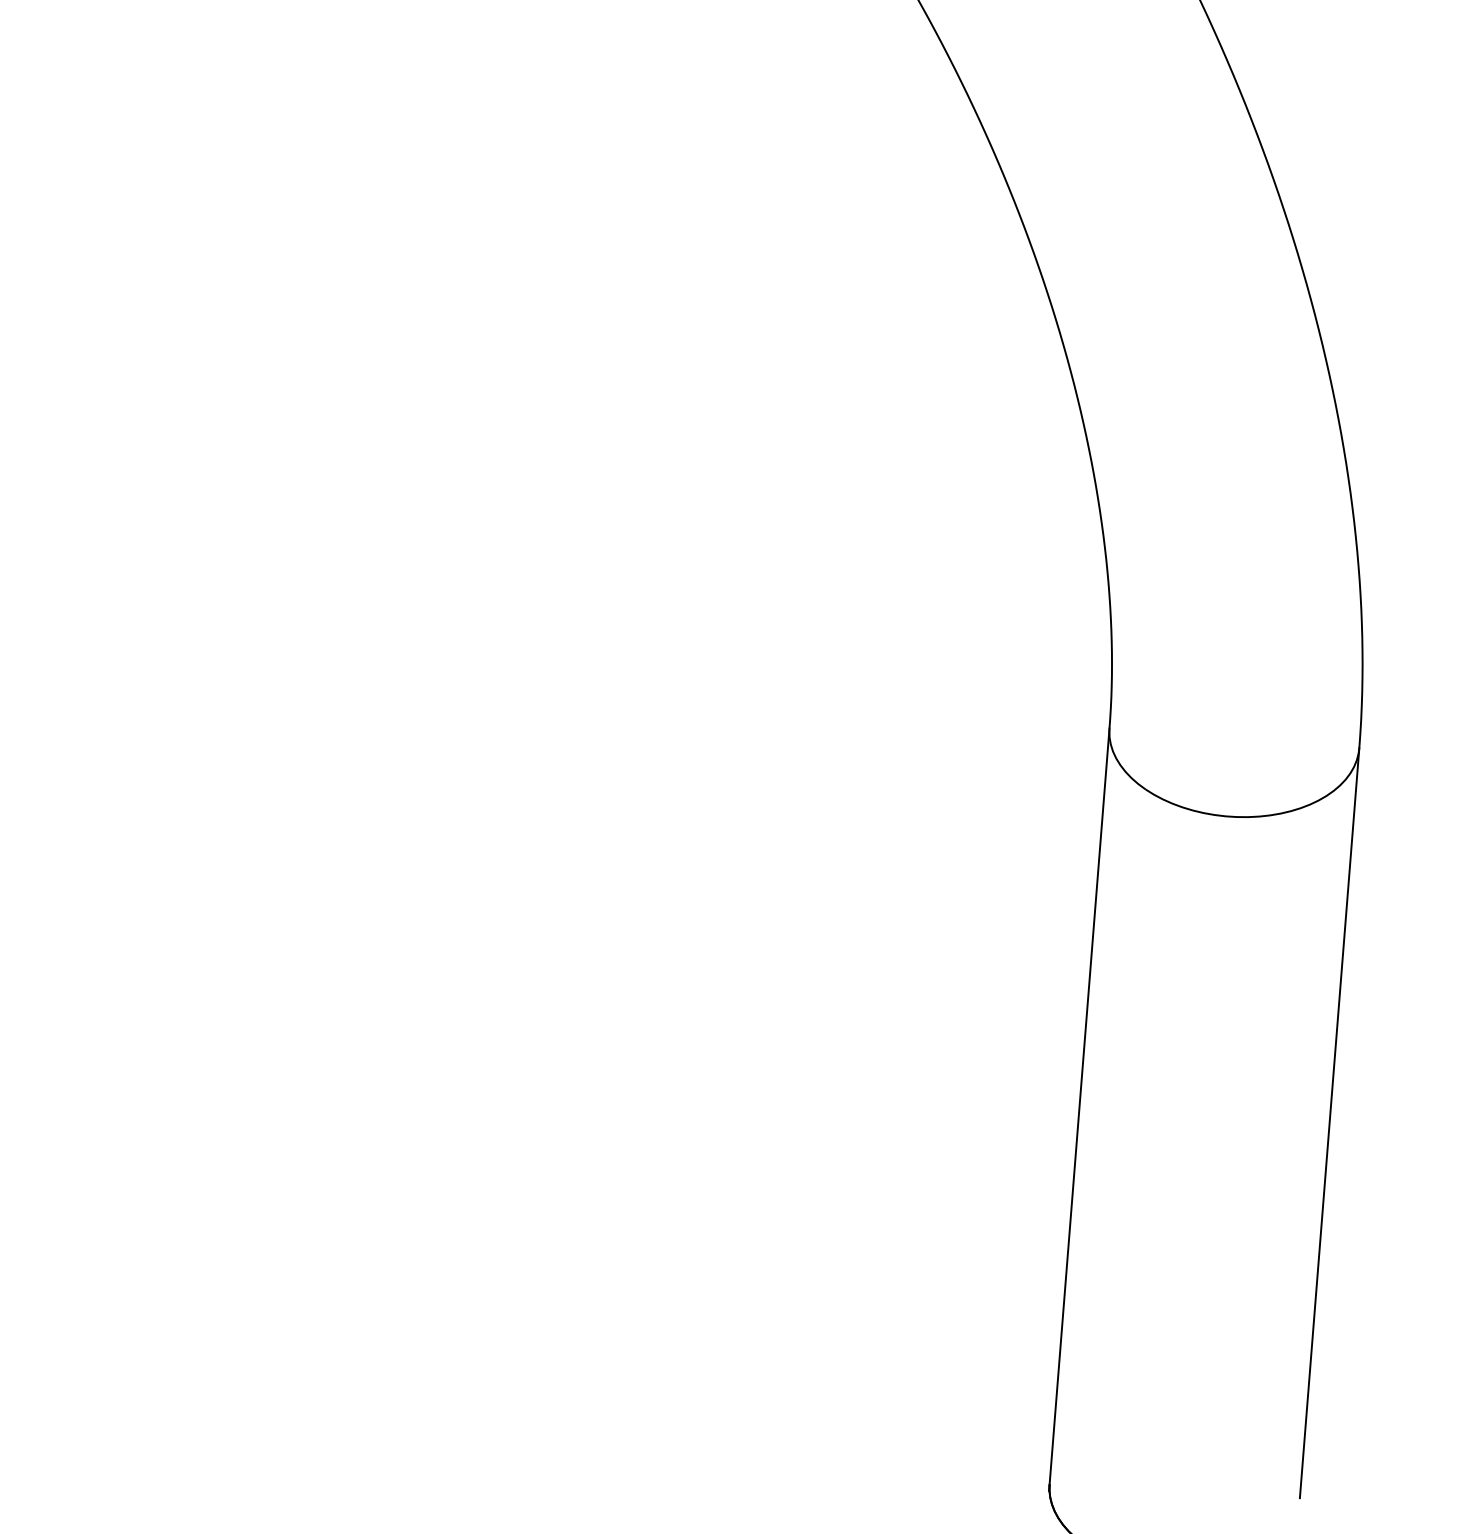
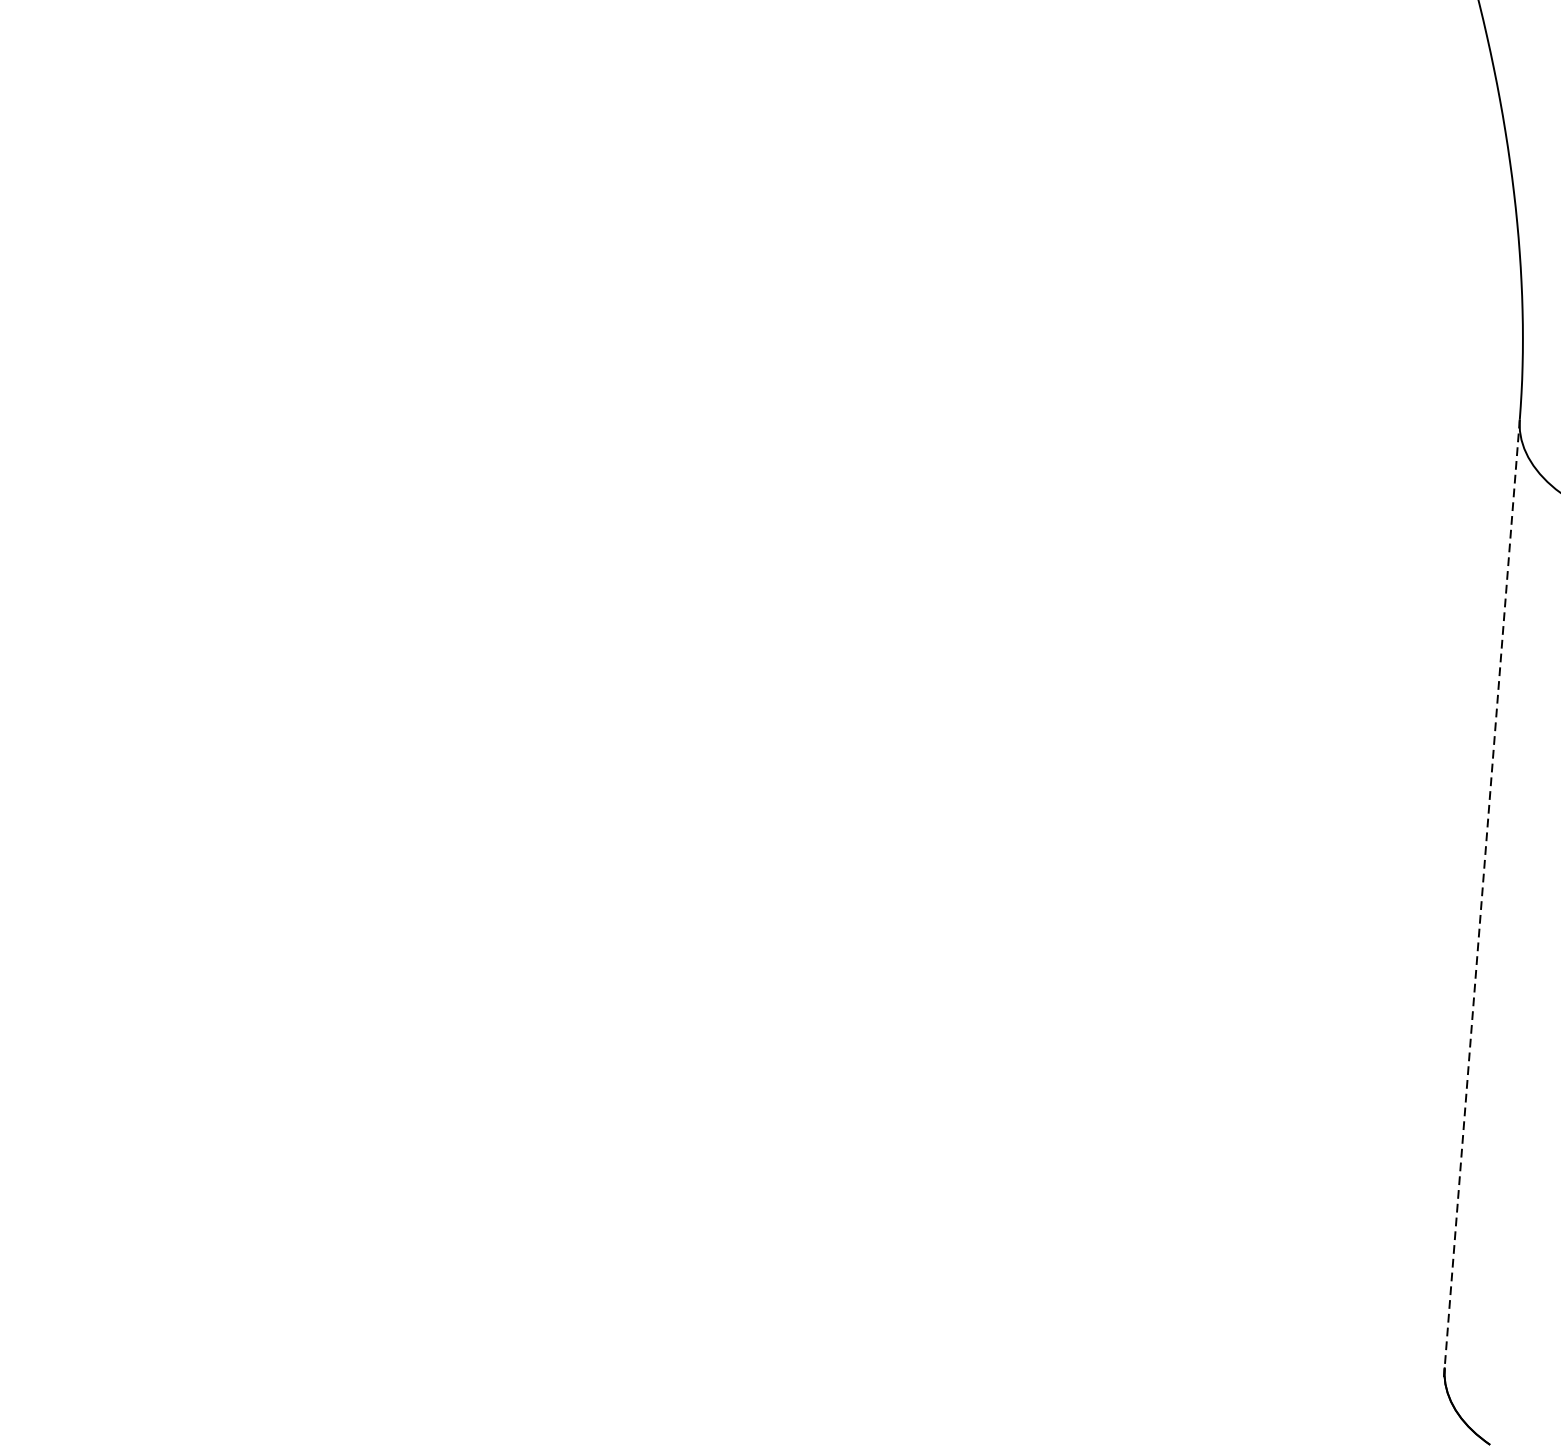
line: (1079, 1107) -> (1482, 895), solid -> dashed

